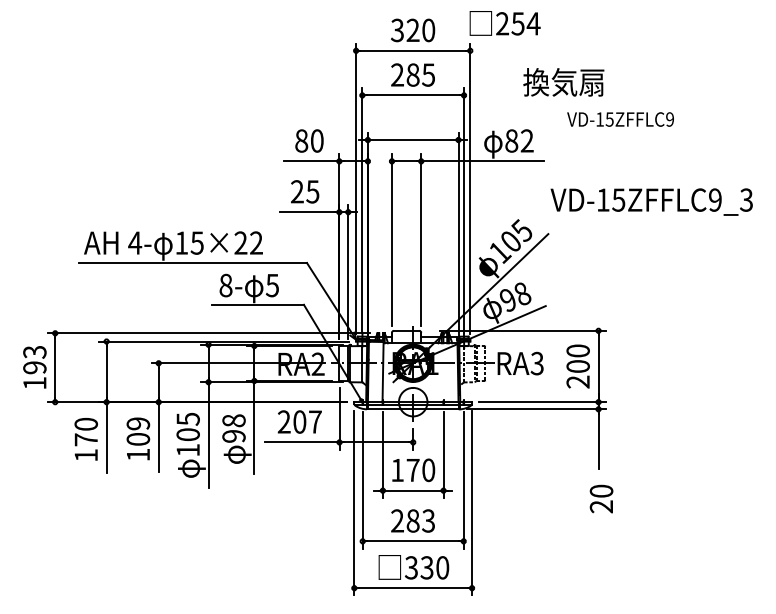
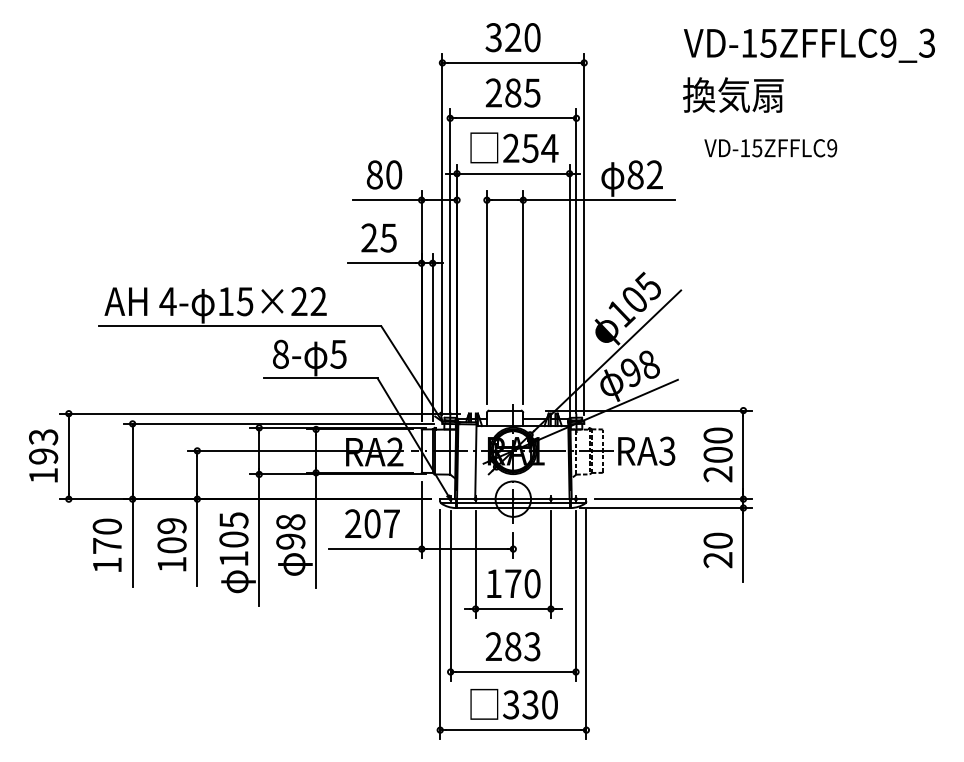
text: (505, 23) -> (514, 147), moved
text: (563, 81) -> (733, 94), moved
text: (651, 201) -> (809, 45), moved
text: (601, 499) -> (717, 550), moved

